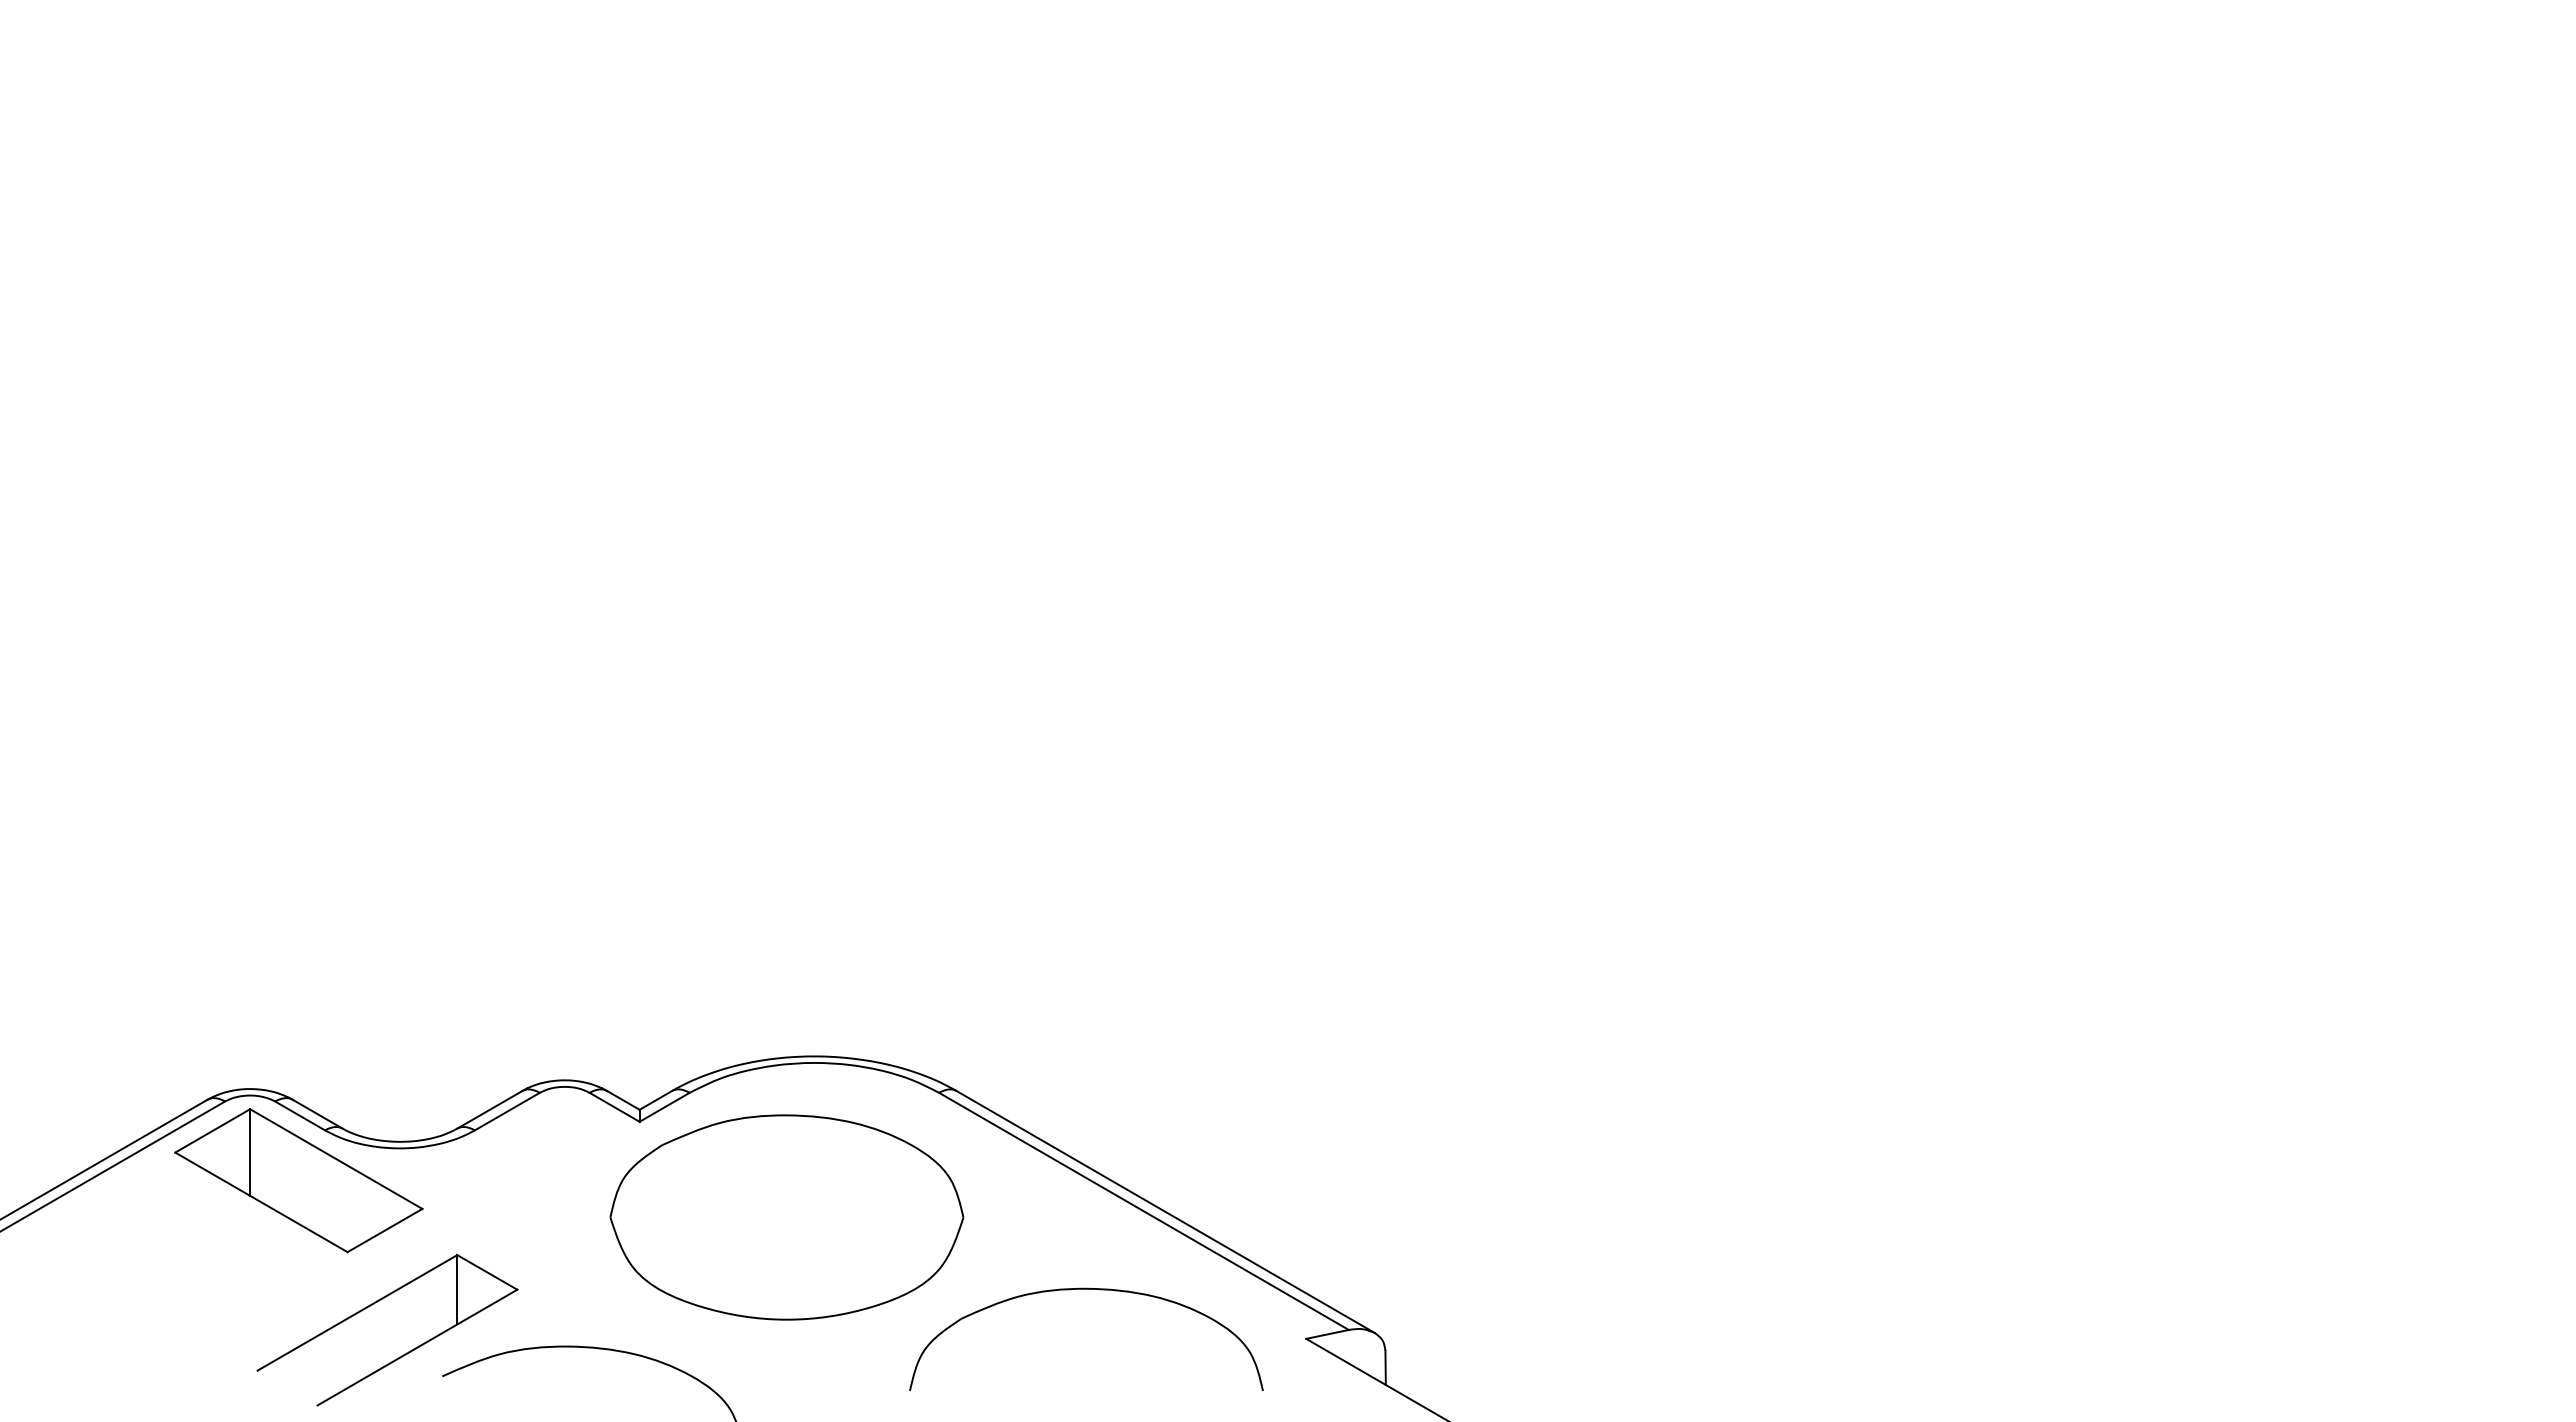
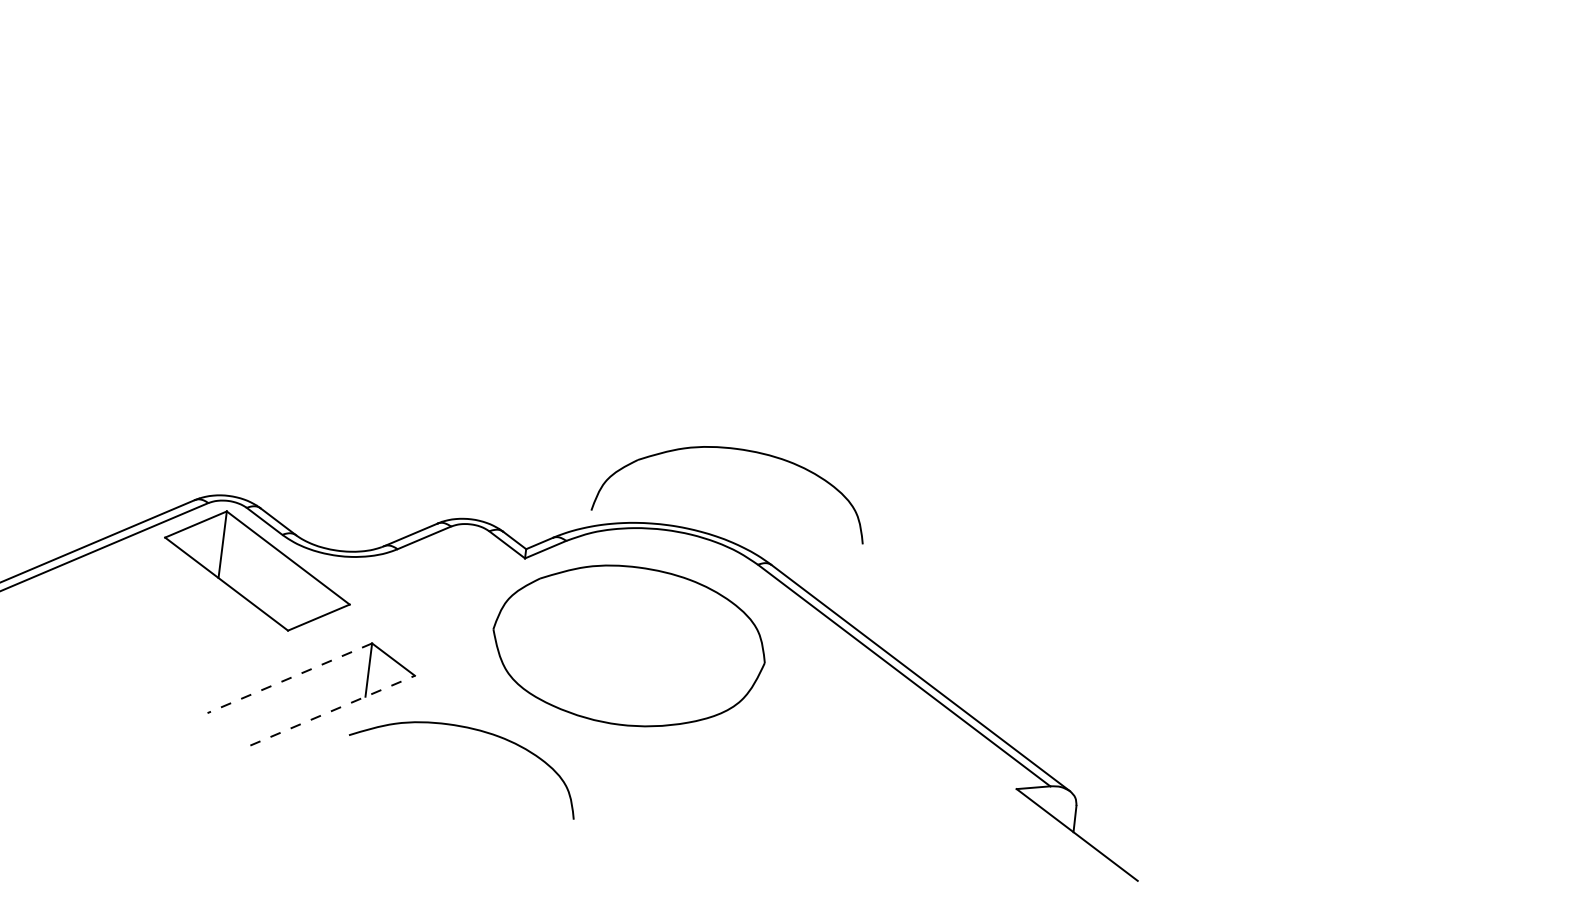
part: (1086, 1289) -> (736, 449), moved
line: (357, 1313) -> (289, 678), solid -> dashed
line: (417, 1347) -> (332, 710), solid -> dashed

